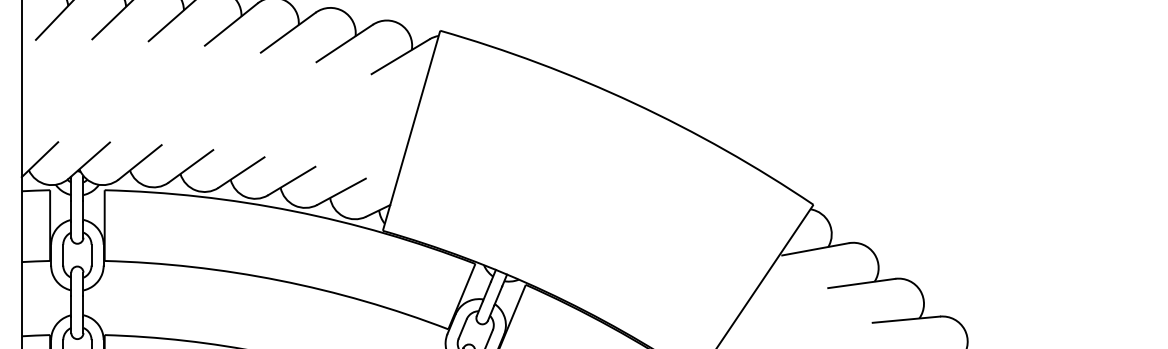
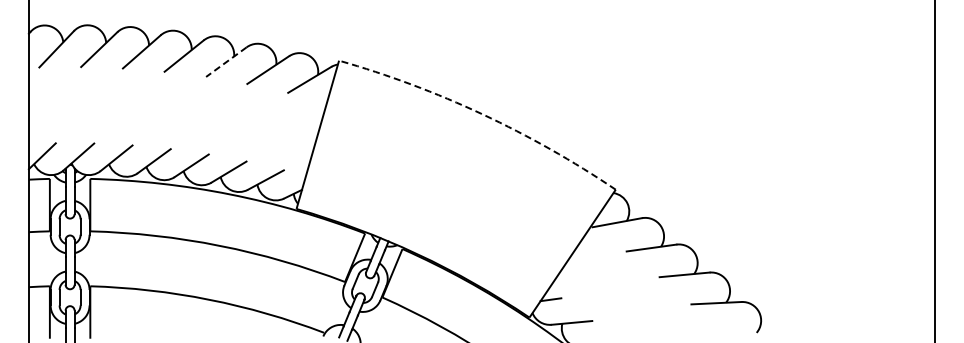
line: (288, 33) -> (226, 62), solid -> dashed
arc: (633, 103) -> (482, 114), solid -> dashed

